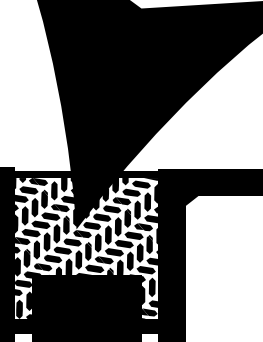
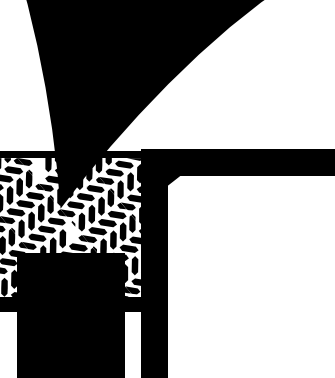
fill: (54, 190) -> (38, 170), removed
fill: (88, 251) -> (72, 230), removed

